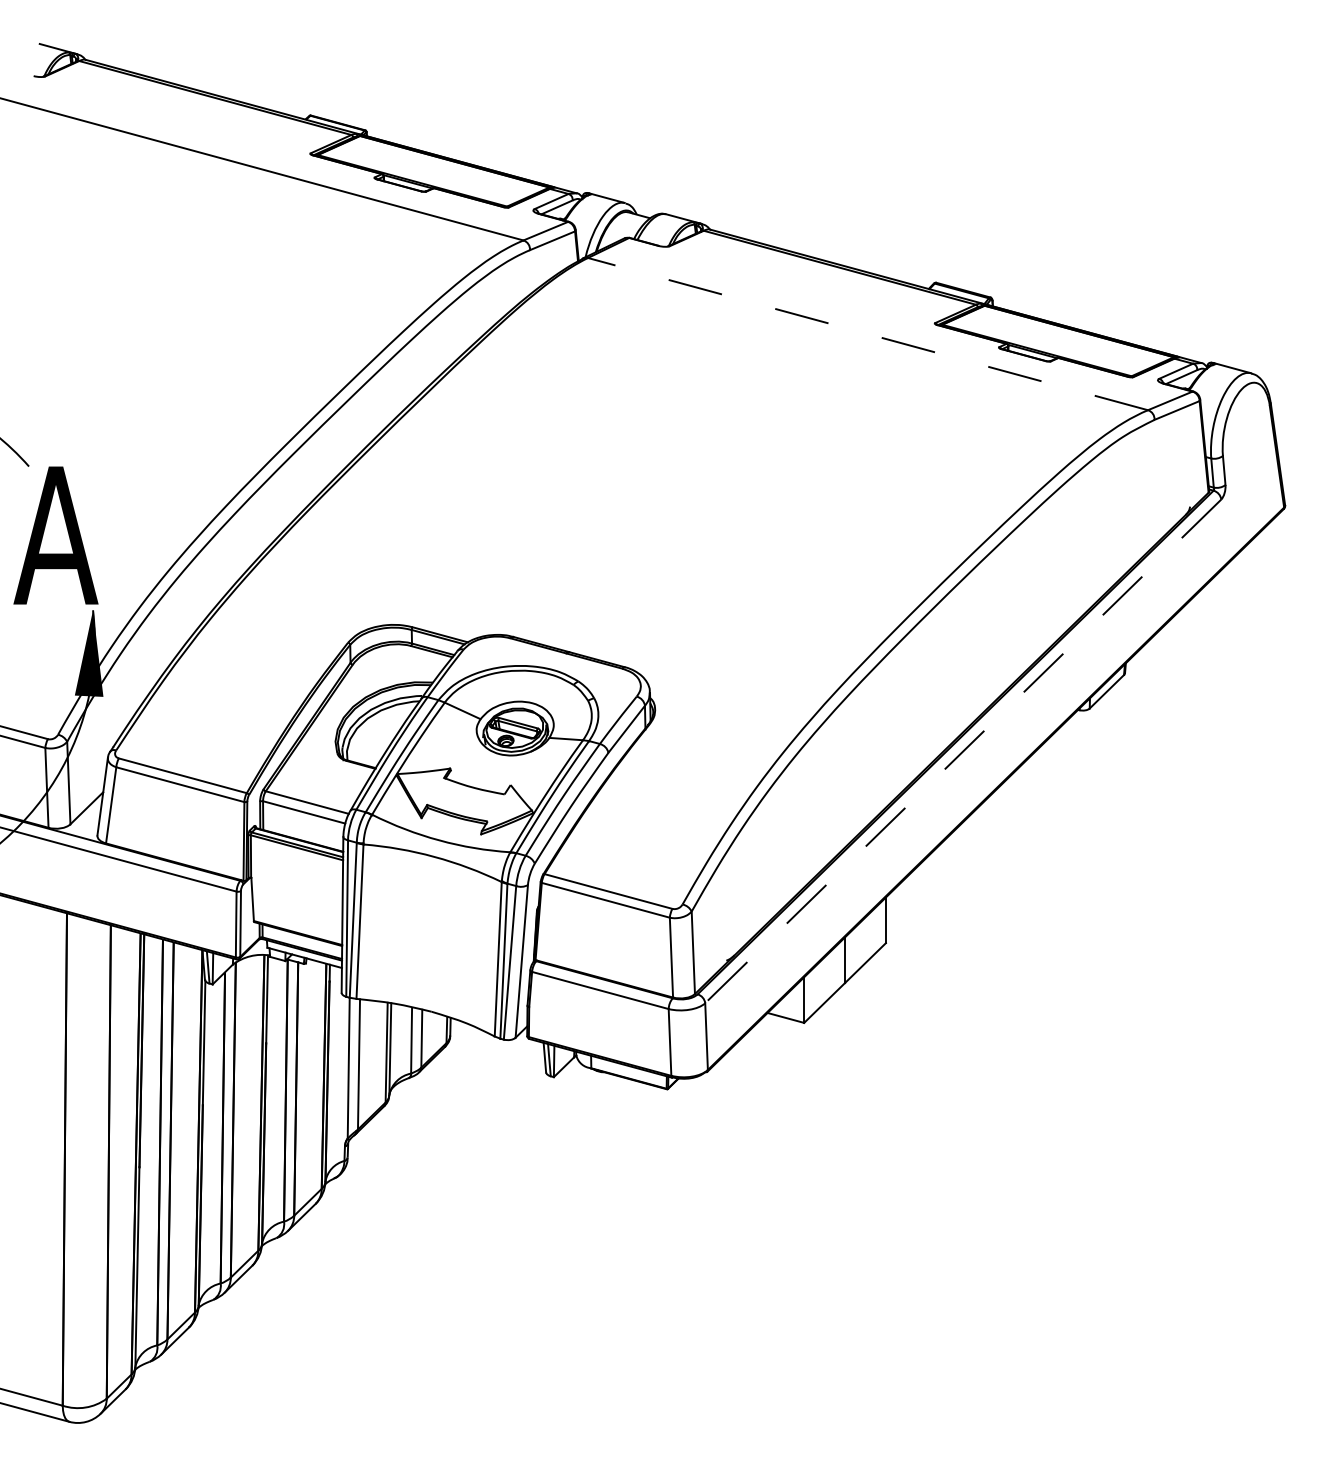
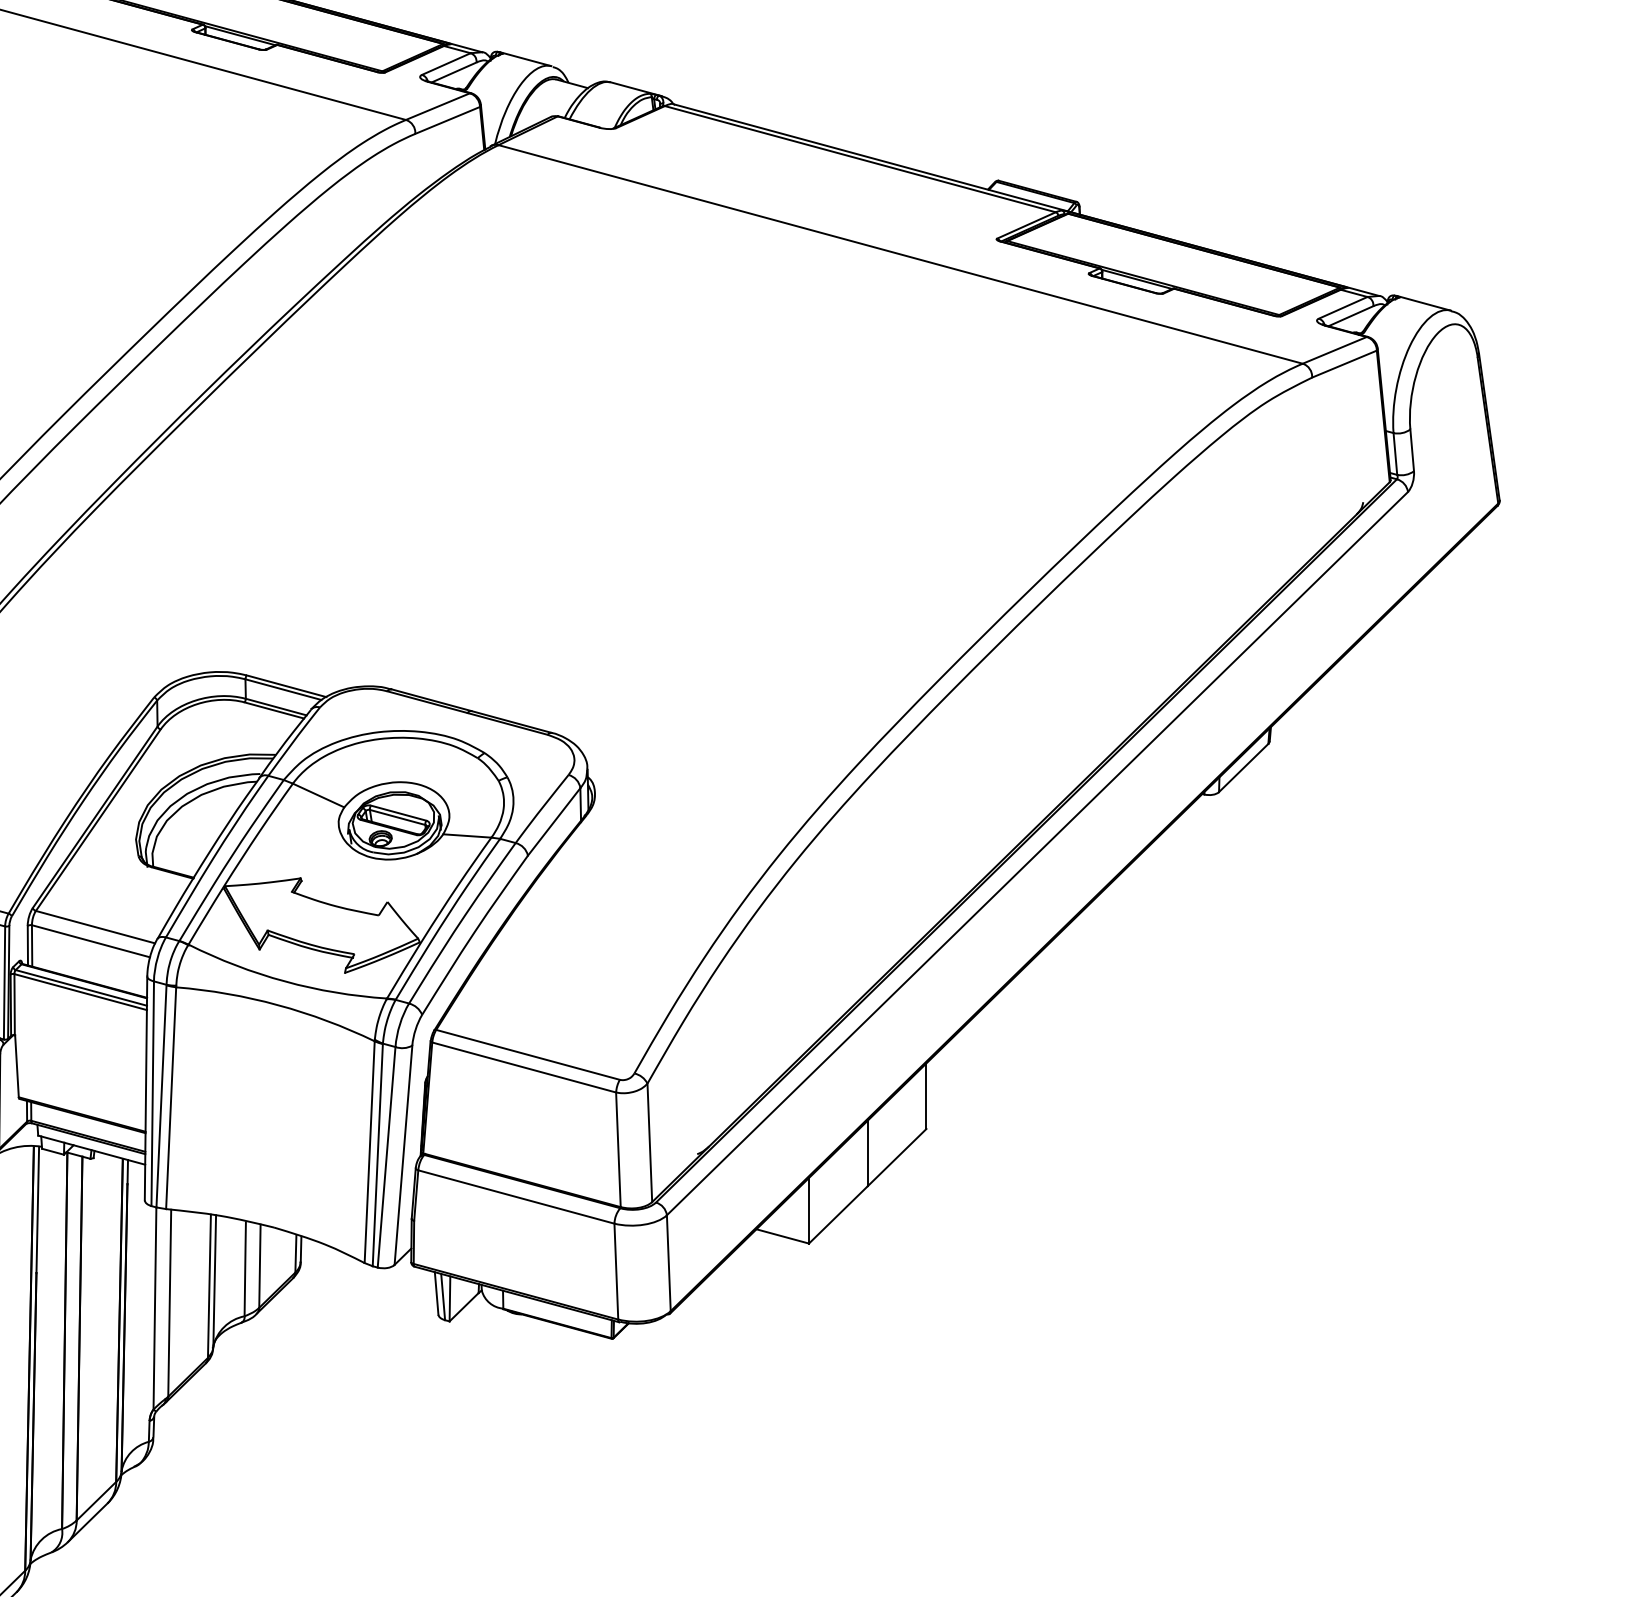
line: (867, 333) -> (899, 253), dashed -> solid
line: (963, 751) -> (1037, 853), dashed -> solid

